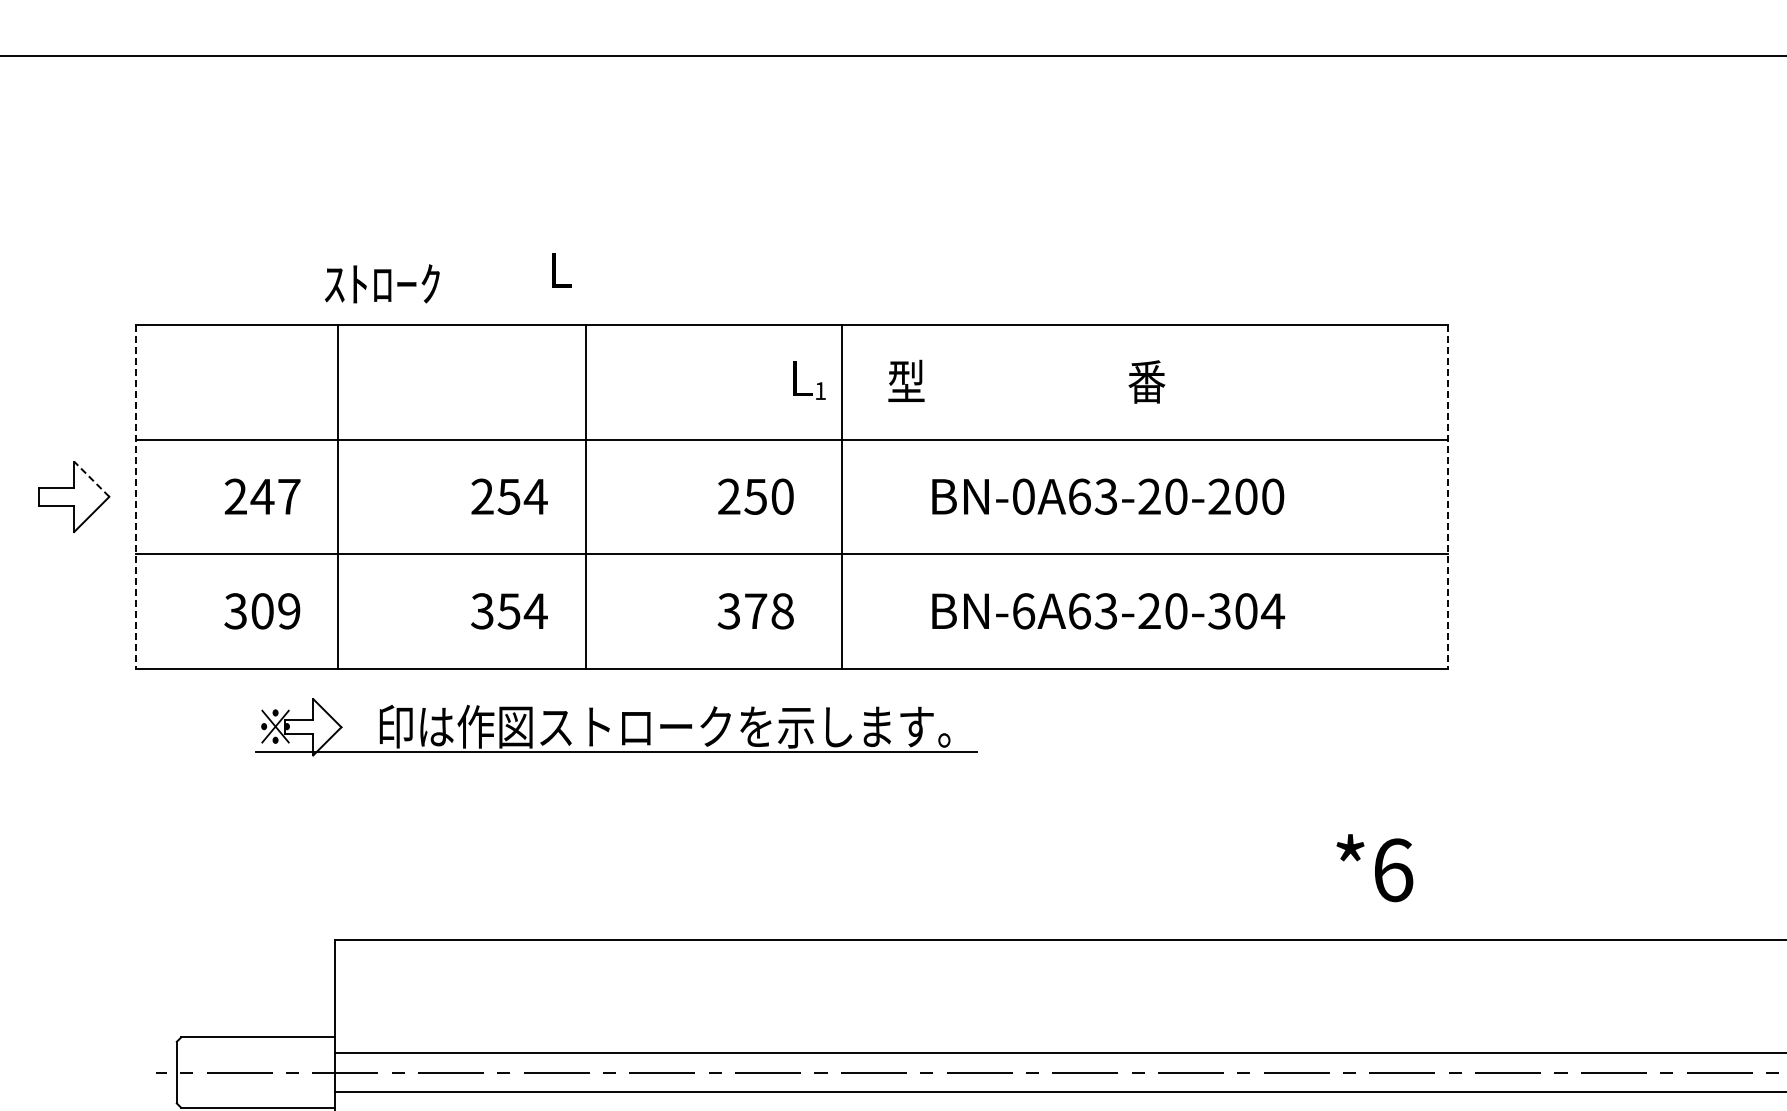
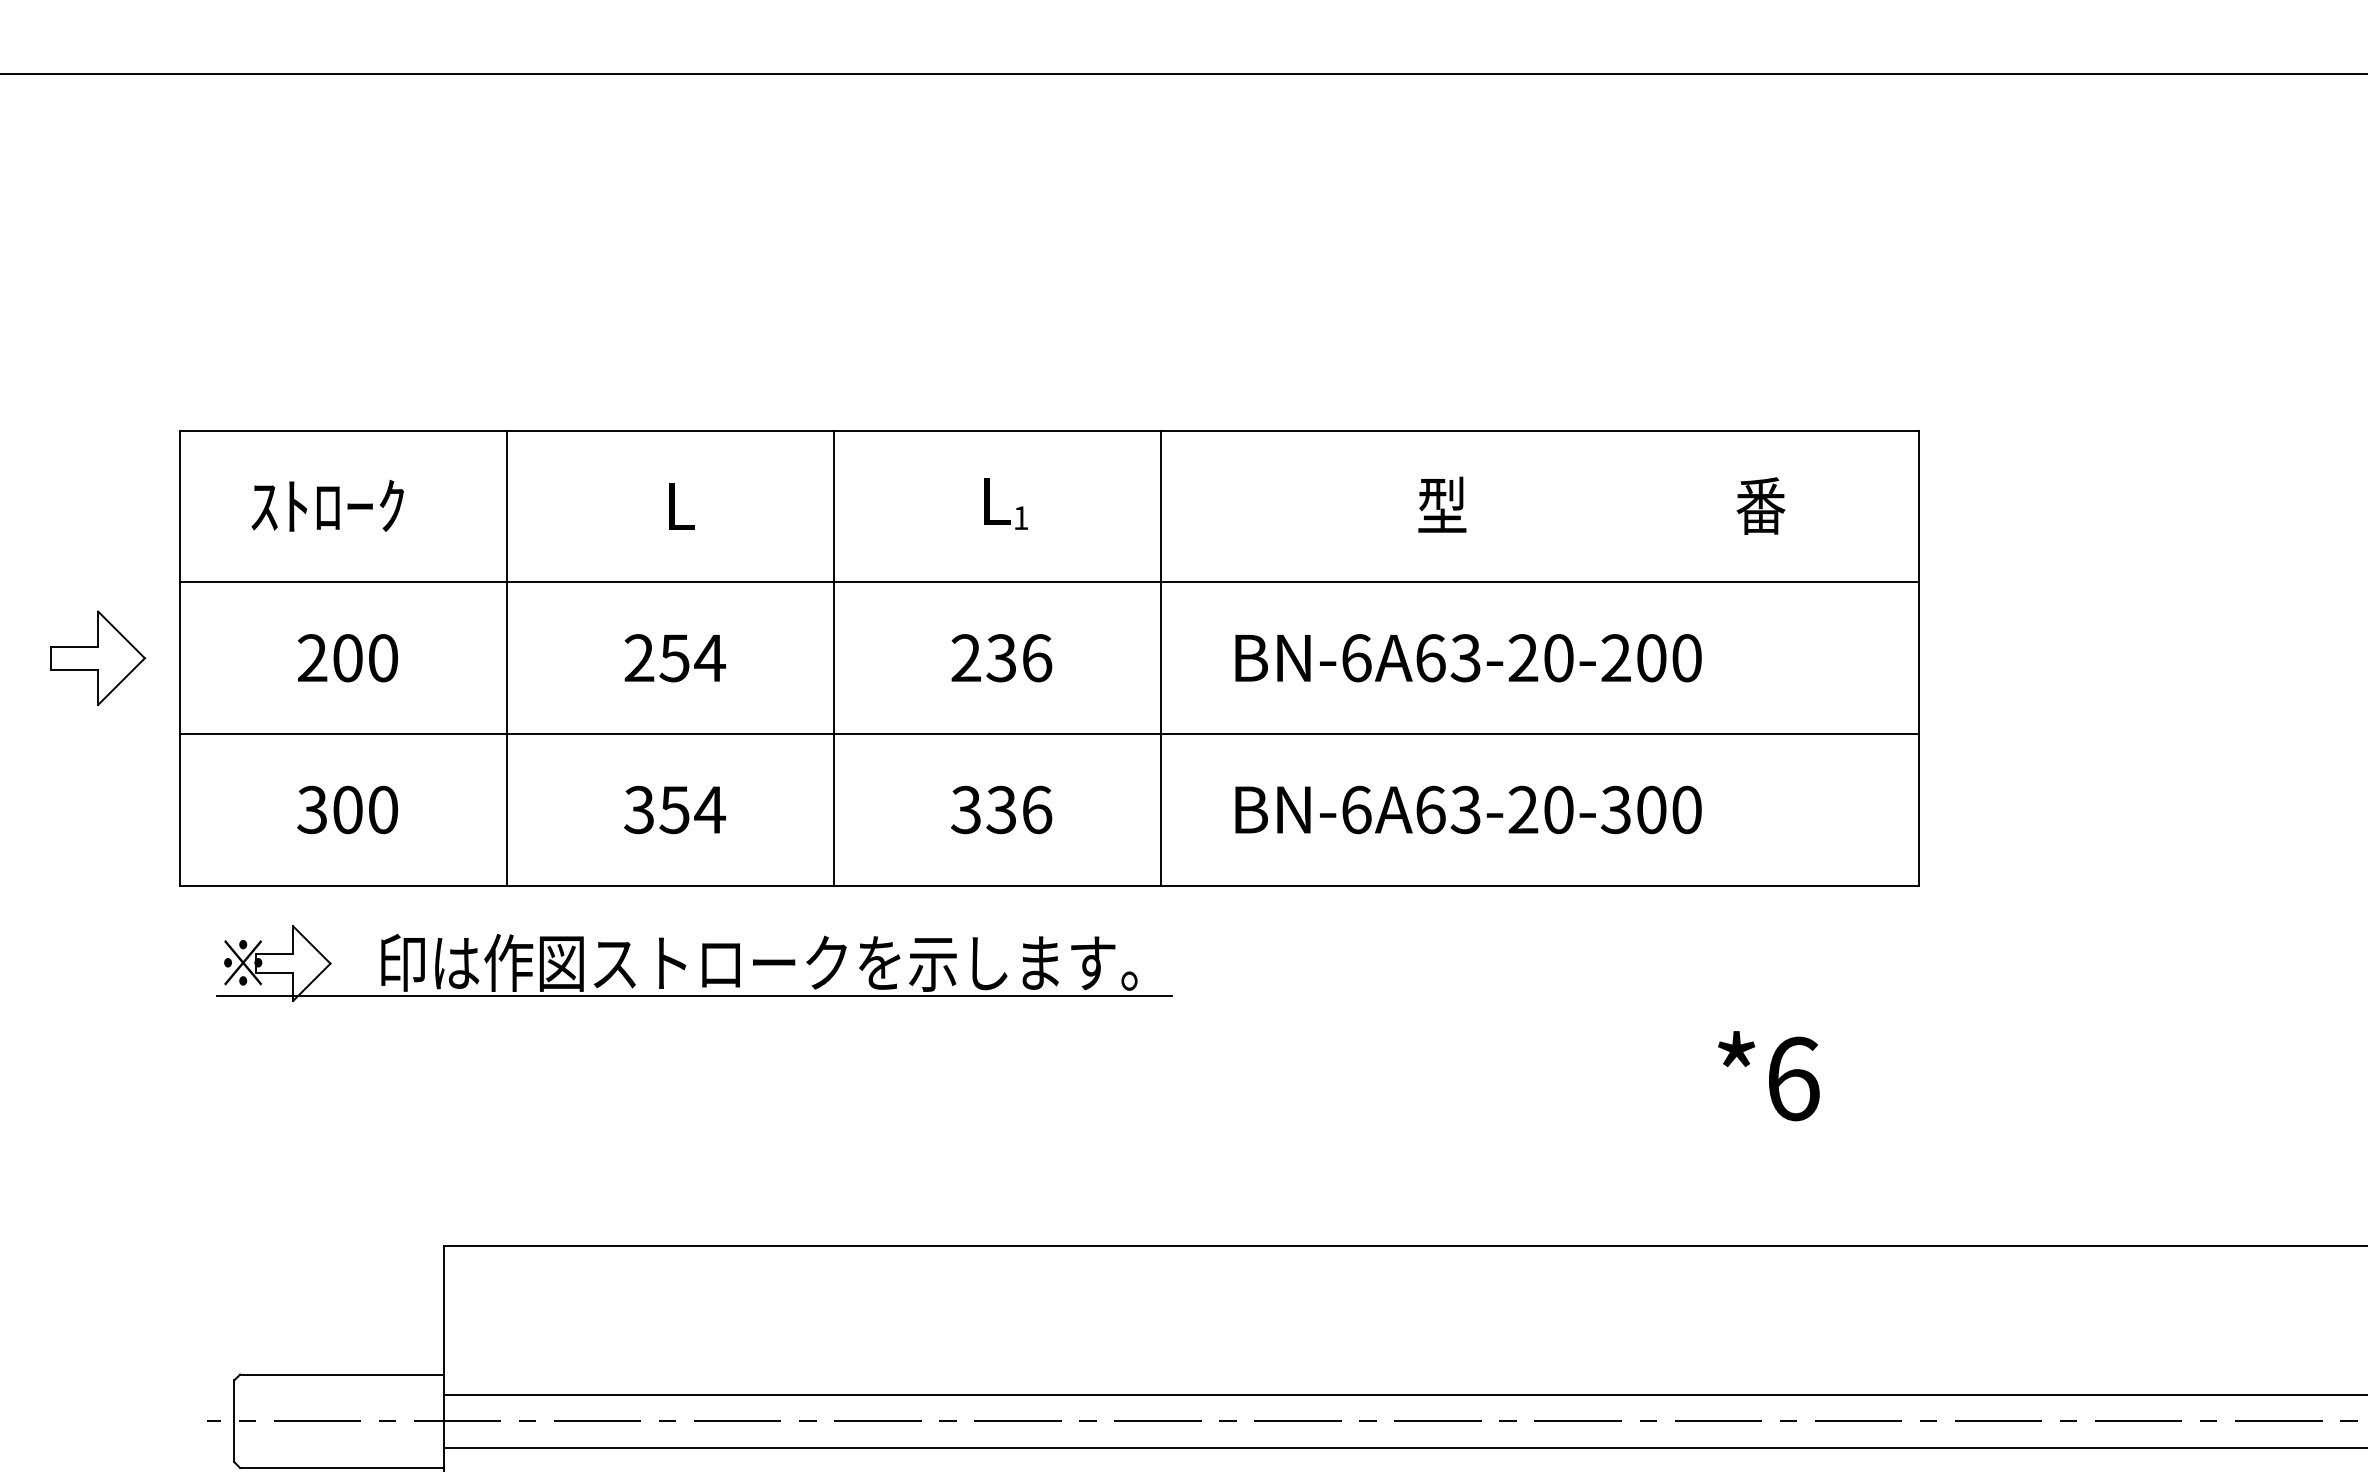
text: (561, 270) -> (681, 506), moved
text: (382, 283) -> (327, 505), moved
text: (809, 380) -> (1006, 504), moved
text: (1026, 381) -> (1601, 505), moved
line: (91, 479) -> (121, 635), dashed -> solid
line: (135, 496) -> (179, 657), dashed -> solid
text: (275, 496) -> (365, 657), 247 -> 200
line: (338, 496) -> (506, 657), moved
line: (586, 496) -> (834, 657), moved
text: (768, 496) -> (1018, 657), 250 -> 236
line: (841, 496) -> (1160, 657), moved
text: (1024, 496) -> (1357, 657), BN-0A63-20-200 -> BN-6A63-20-200
line: (1448, 496) -> (1919, 657), dashed -> solid
text: (289, 611) -> (383, 810), 309 -> 300
text: (768, 611) -> (1018, 810), 378 -> 336
text: (1272, 611) -> (1686, 810), BN-6A63-20-304 -> BN-6A63-20-300
part: (616, 727) -> (695, 963), moved
text: (1374, 868) -> (1768, 1076), moved

